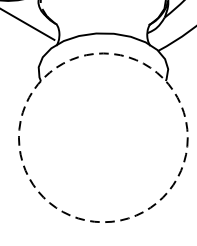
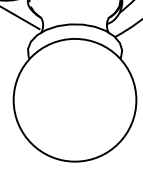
circle: (102, 136) -> (74, 99), dashed -> solid

